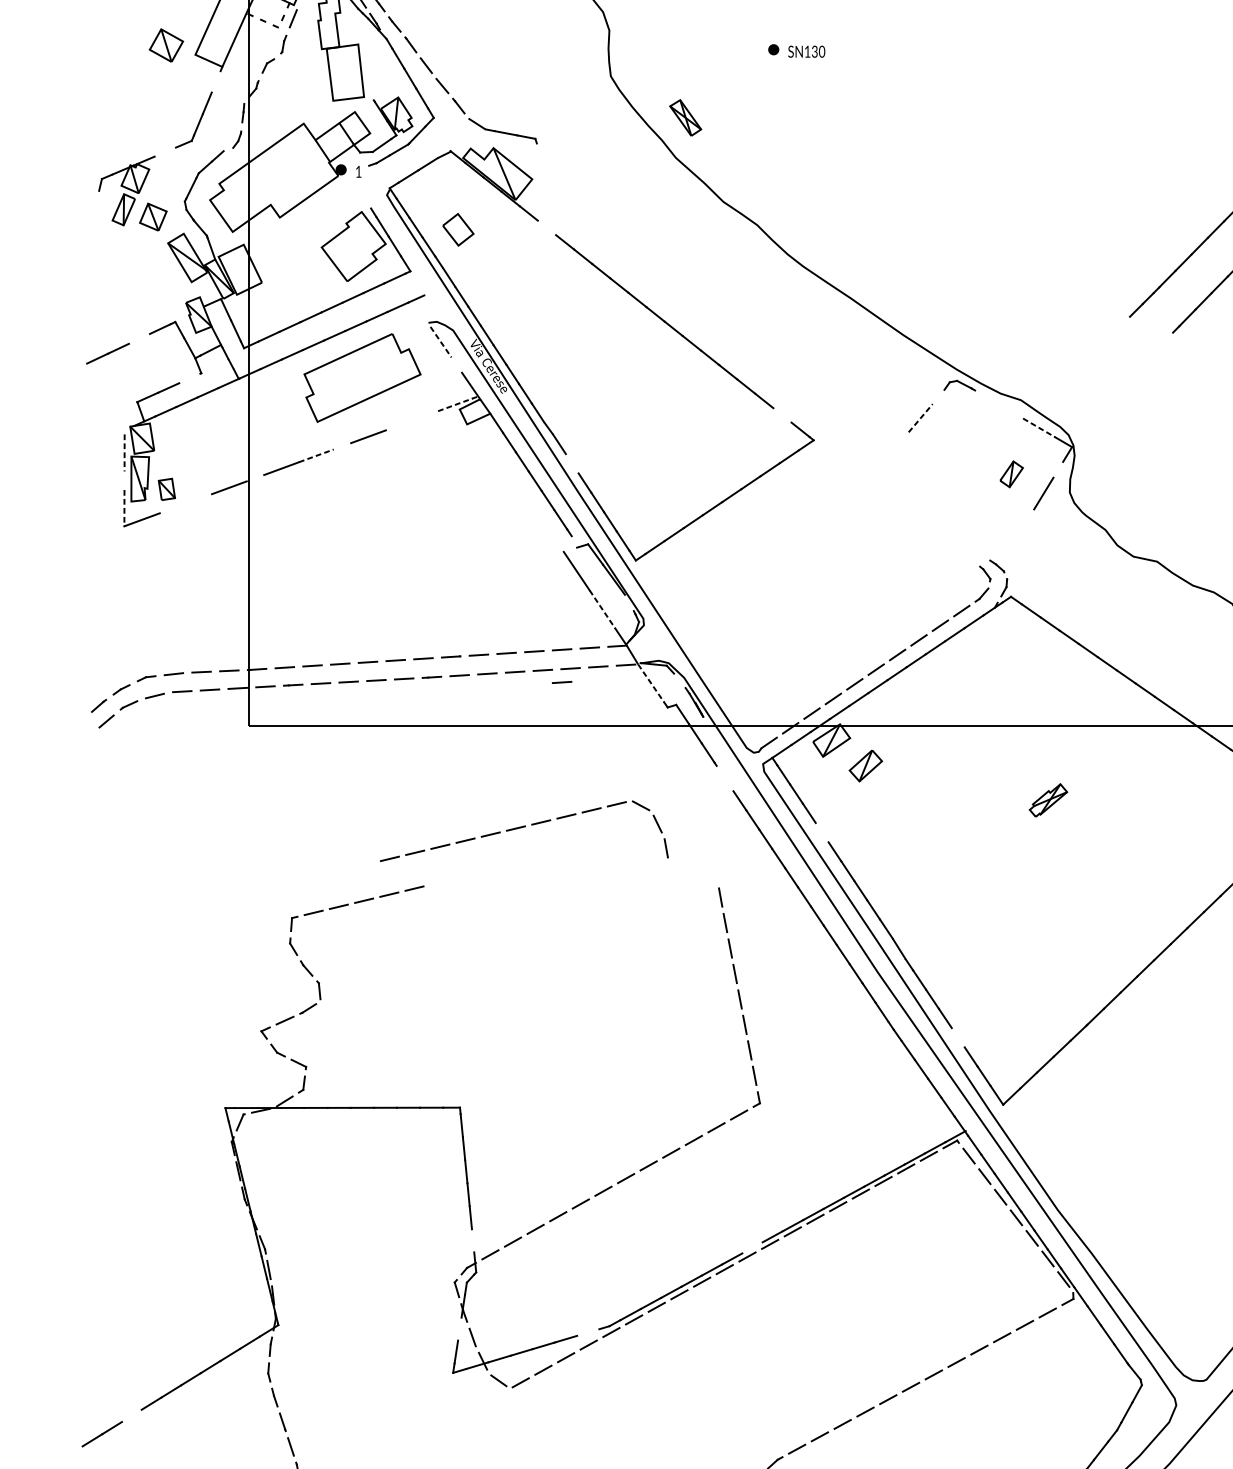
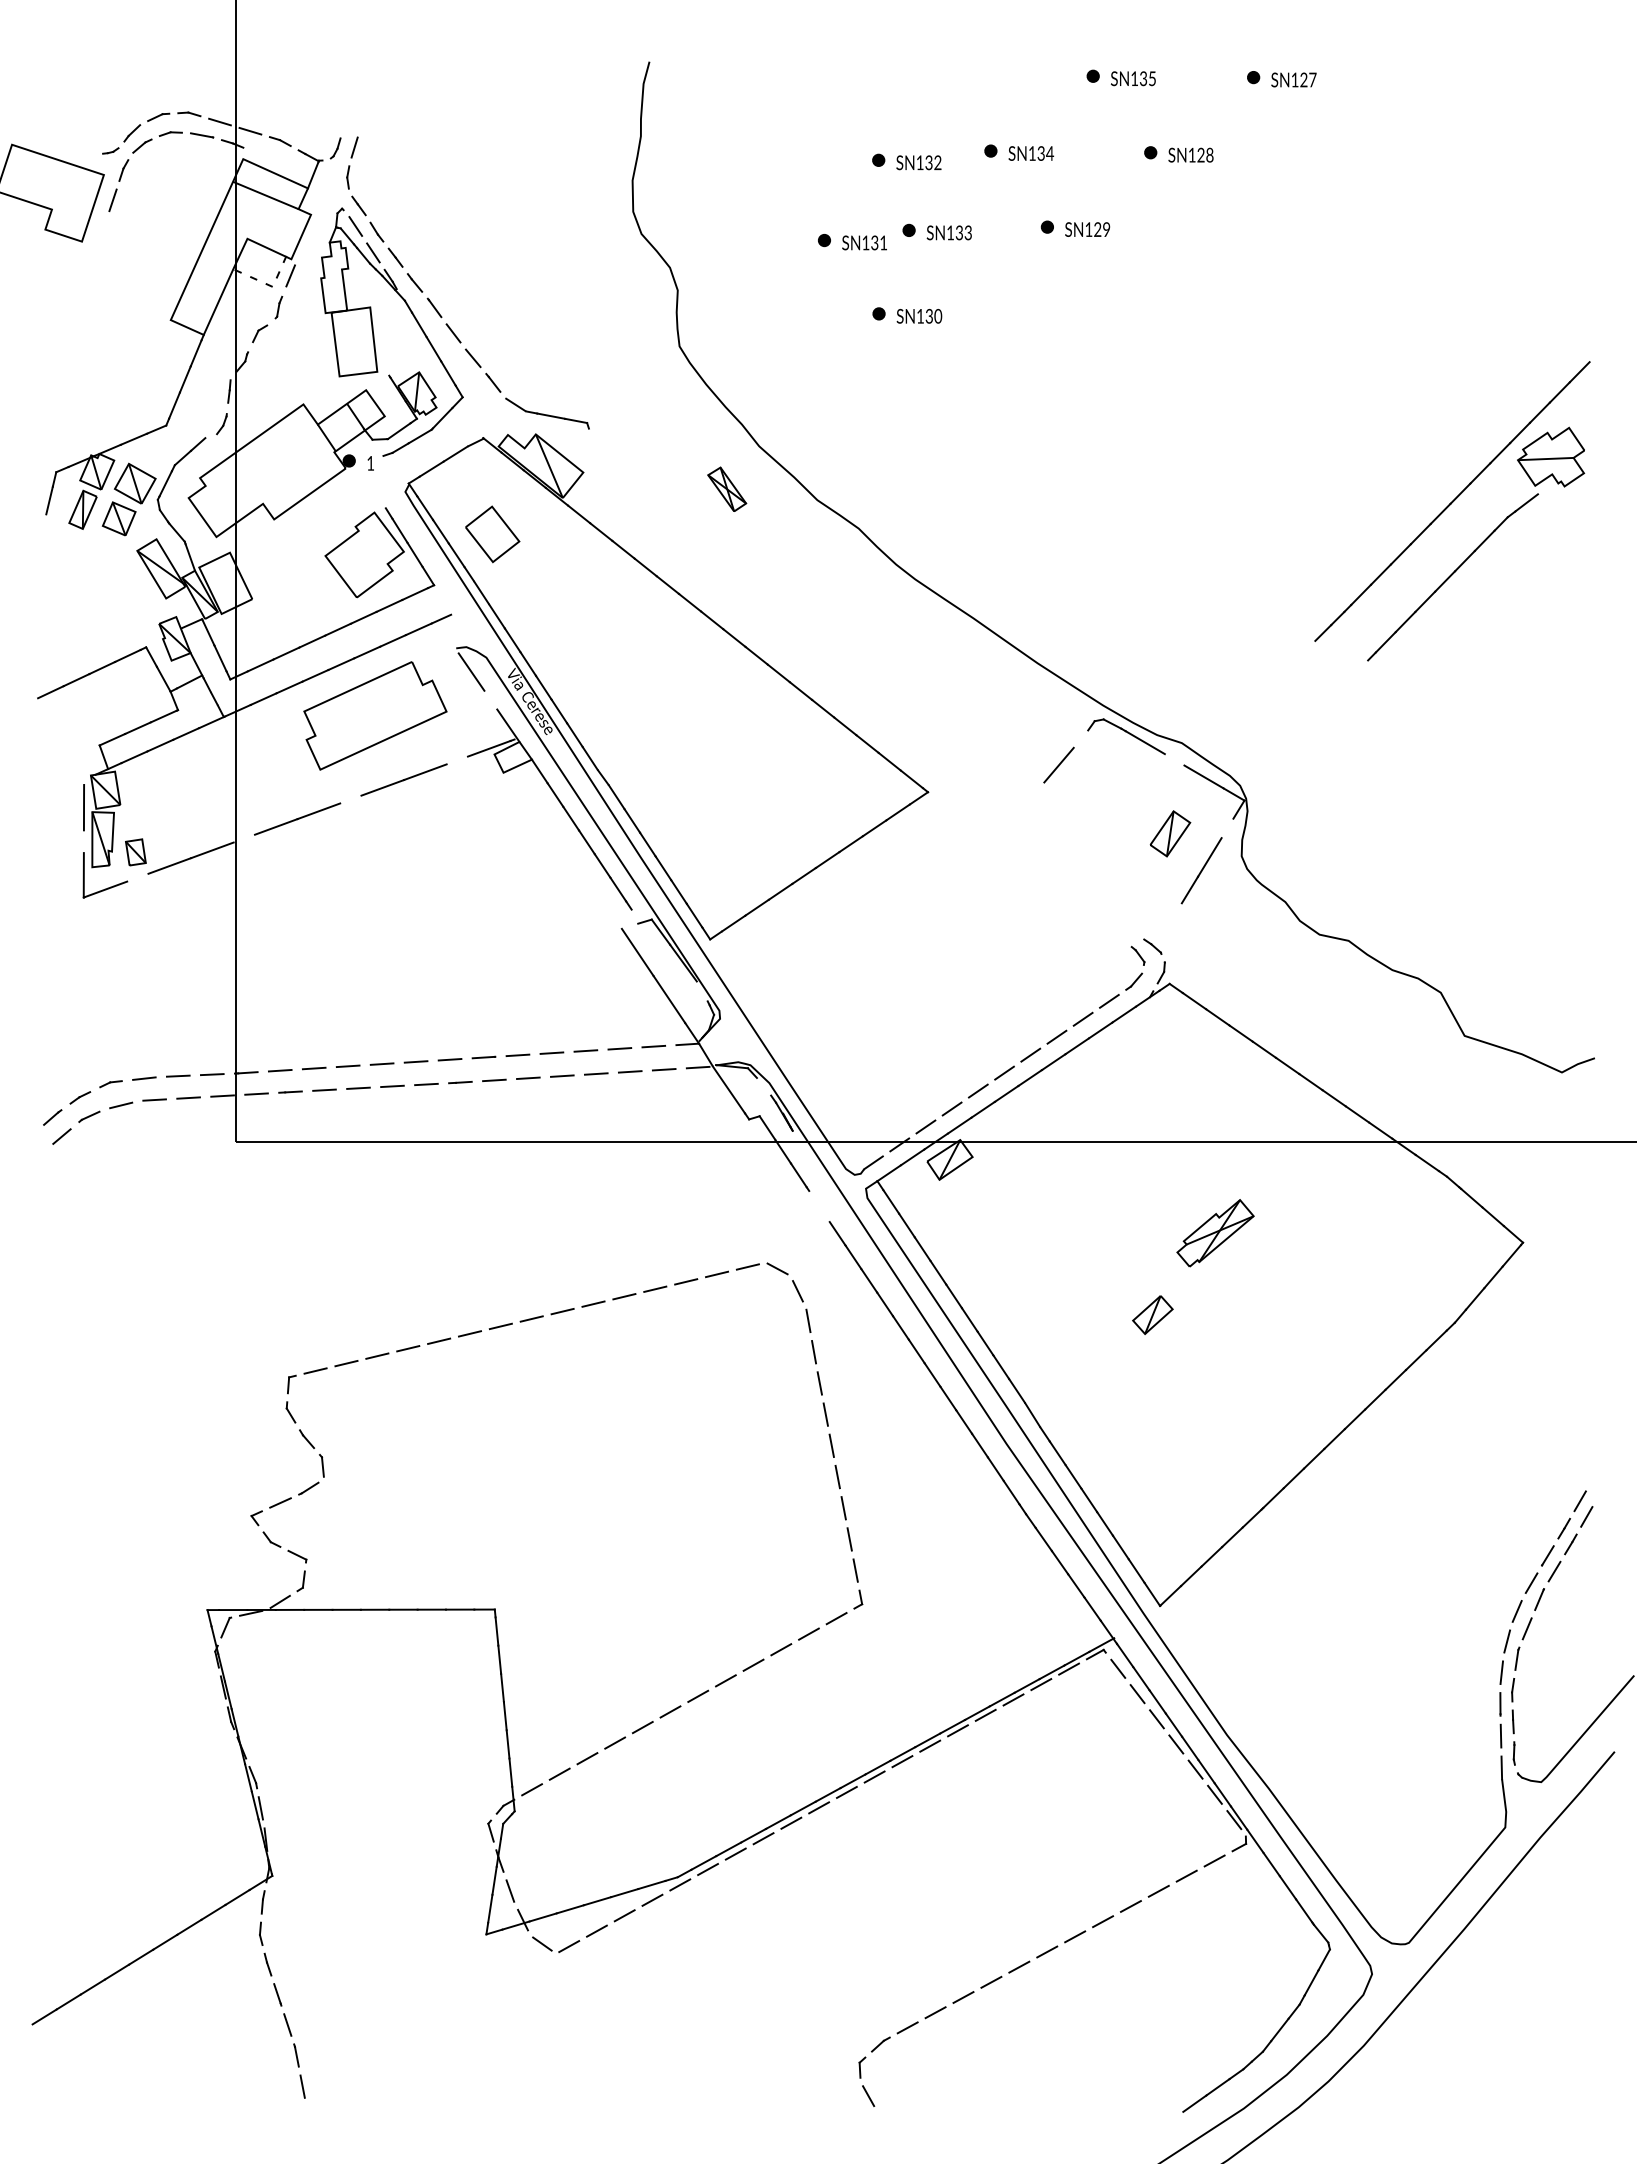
part: (165, 45) -> (134, 483), moved
line: (215, 82) -> (195, 353), added
part: (685, 117) -> (727, 488), moved
line: (164, 151) -> (133, 438), added
line: (96, 202) -> (49, 500), added
line: (547, 227) -> (601, 531), added
part: (458, 229) -> (492, 534), size x1.43
line: (139, 338) -> (102, 667), added
line: (440, 342) -> (471, 672), dashed -> solid
line: (189, 378) -> (163, 716), added
line: (990, 399) -> (1144, 742), added
line: (455, 404) -> (489, 748), dashed -> solid
line: (782, 415) -> (889, 761), added
line: (921, 418) -> (1059, 765), dashed -> solid
line: (403, 424) -> (425, 772), added
line: (1039, 427) -> (1204, 776), dashed -> solid
line: (124, 452) -> (84, 807), dashed -> solid
line: (316, 456) -> (318, 811), dashed -> solid
line: (572, 463) -> (632, 820), added
part: (1011, 474) -> (1170, 833), size x1.43
line: (194, 500) -> (169, 865), added
line: (124, 508) -> (83, 875), dashed -> solid
line: (1027, 519) -> (1189, 889), added
line: (602, 609) -> (669, 999), dashed -> solid
line: (561, 682) -> (619, 1088), removed
line: (651, 683) -> (729, 1090), dashed -> solid
part: (865, 765) -> (1152, 1314), moved
part: (1048, 800) -> (1215, 1233), size x1.67
part: (524, 830) -> (634, 1299), moved
line: (822, 832) -> (938, 1272), added
line: (957, 1037) -> (1104, 1523), added
line: (472, 1240) -> (510, 1772), added
line: (752, 1248) -> (852, 1781), added
line: (459, 1328) -> (494, 1880), added
line: (587, 1332) -> (651, 1884), added
line: (131, 1415) -> (92, 1986), added

